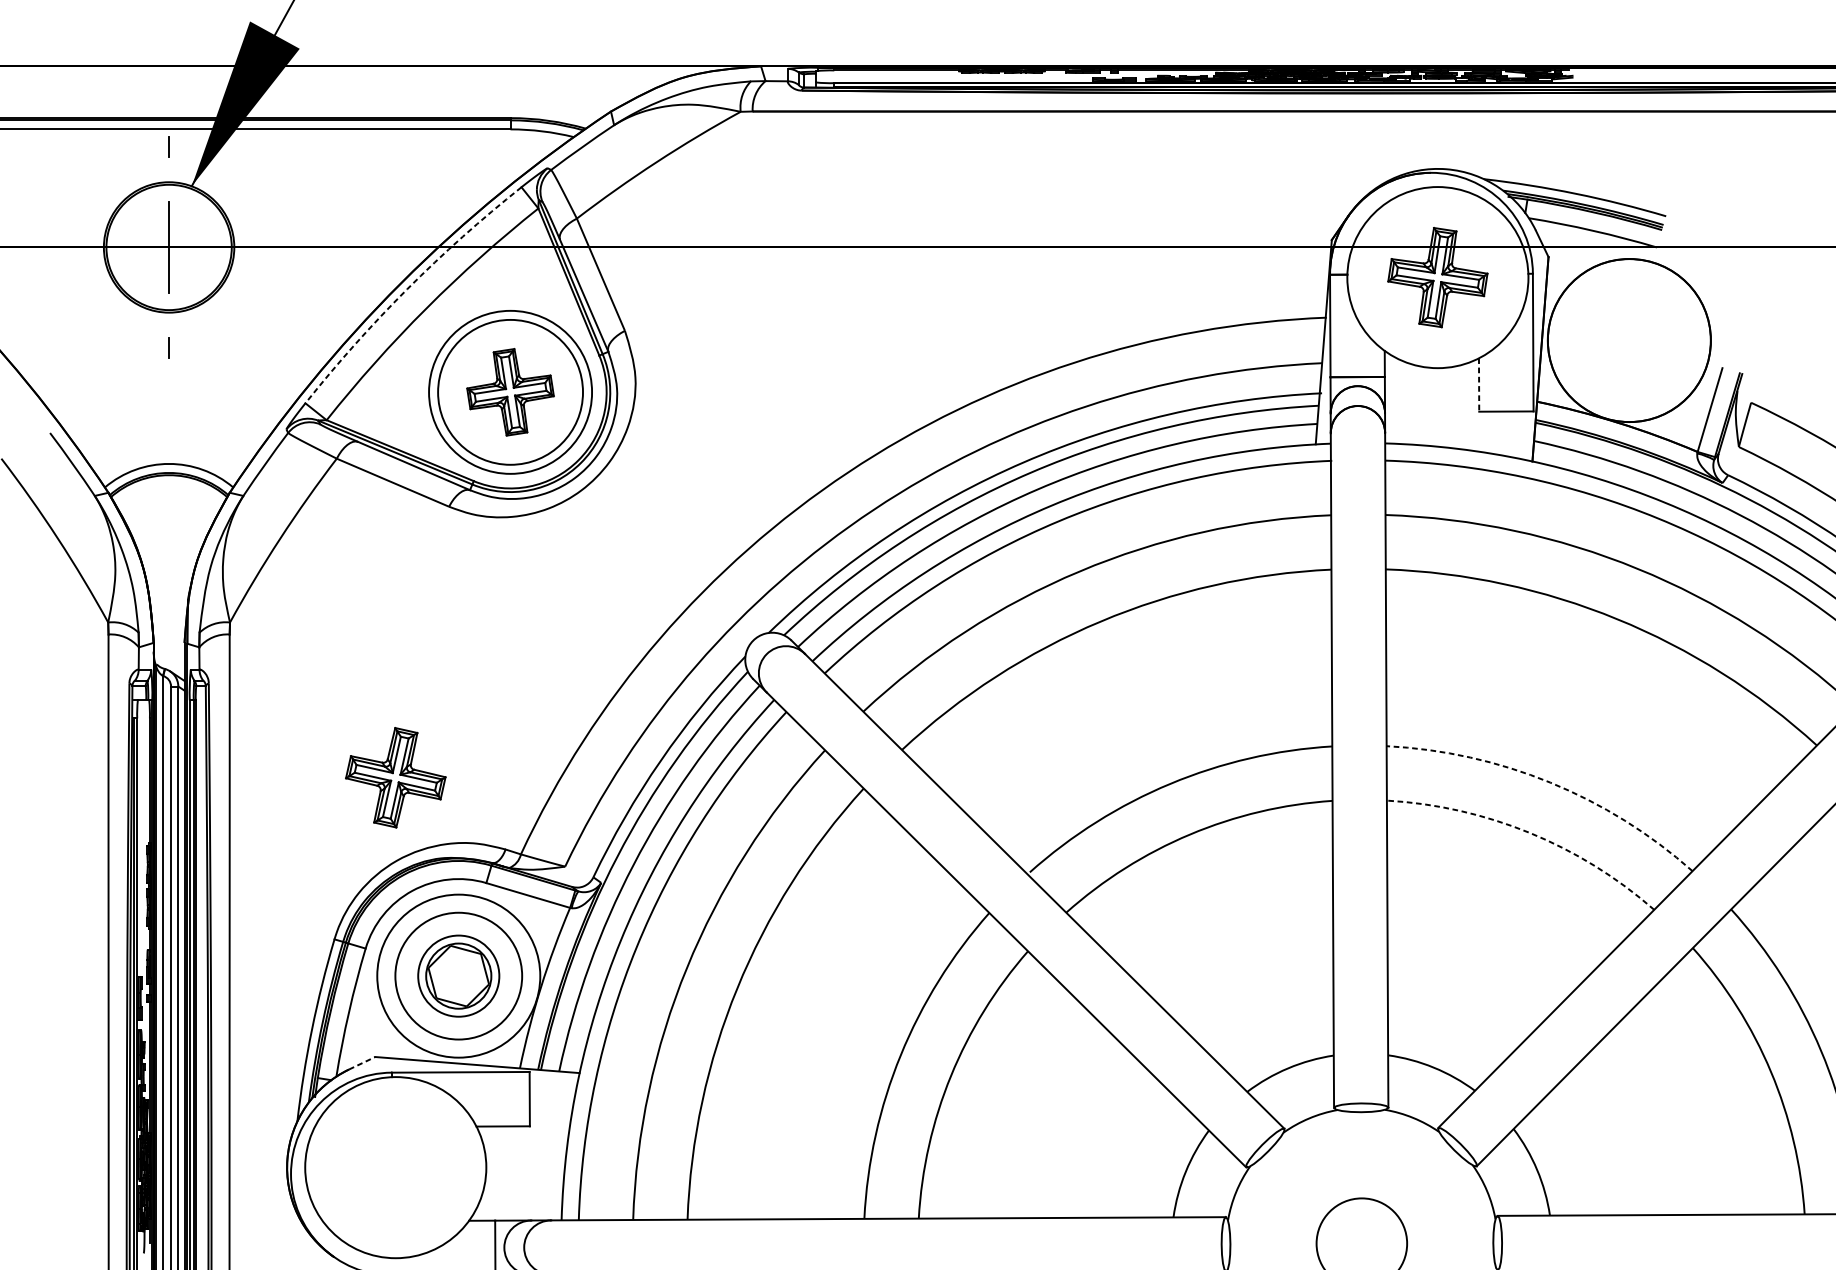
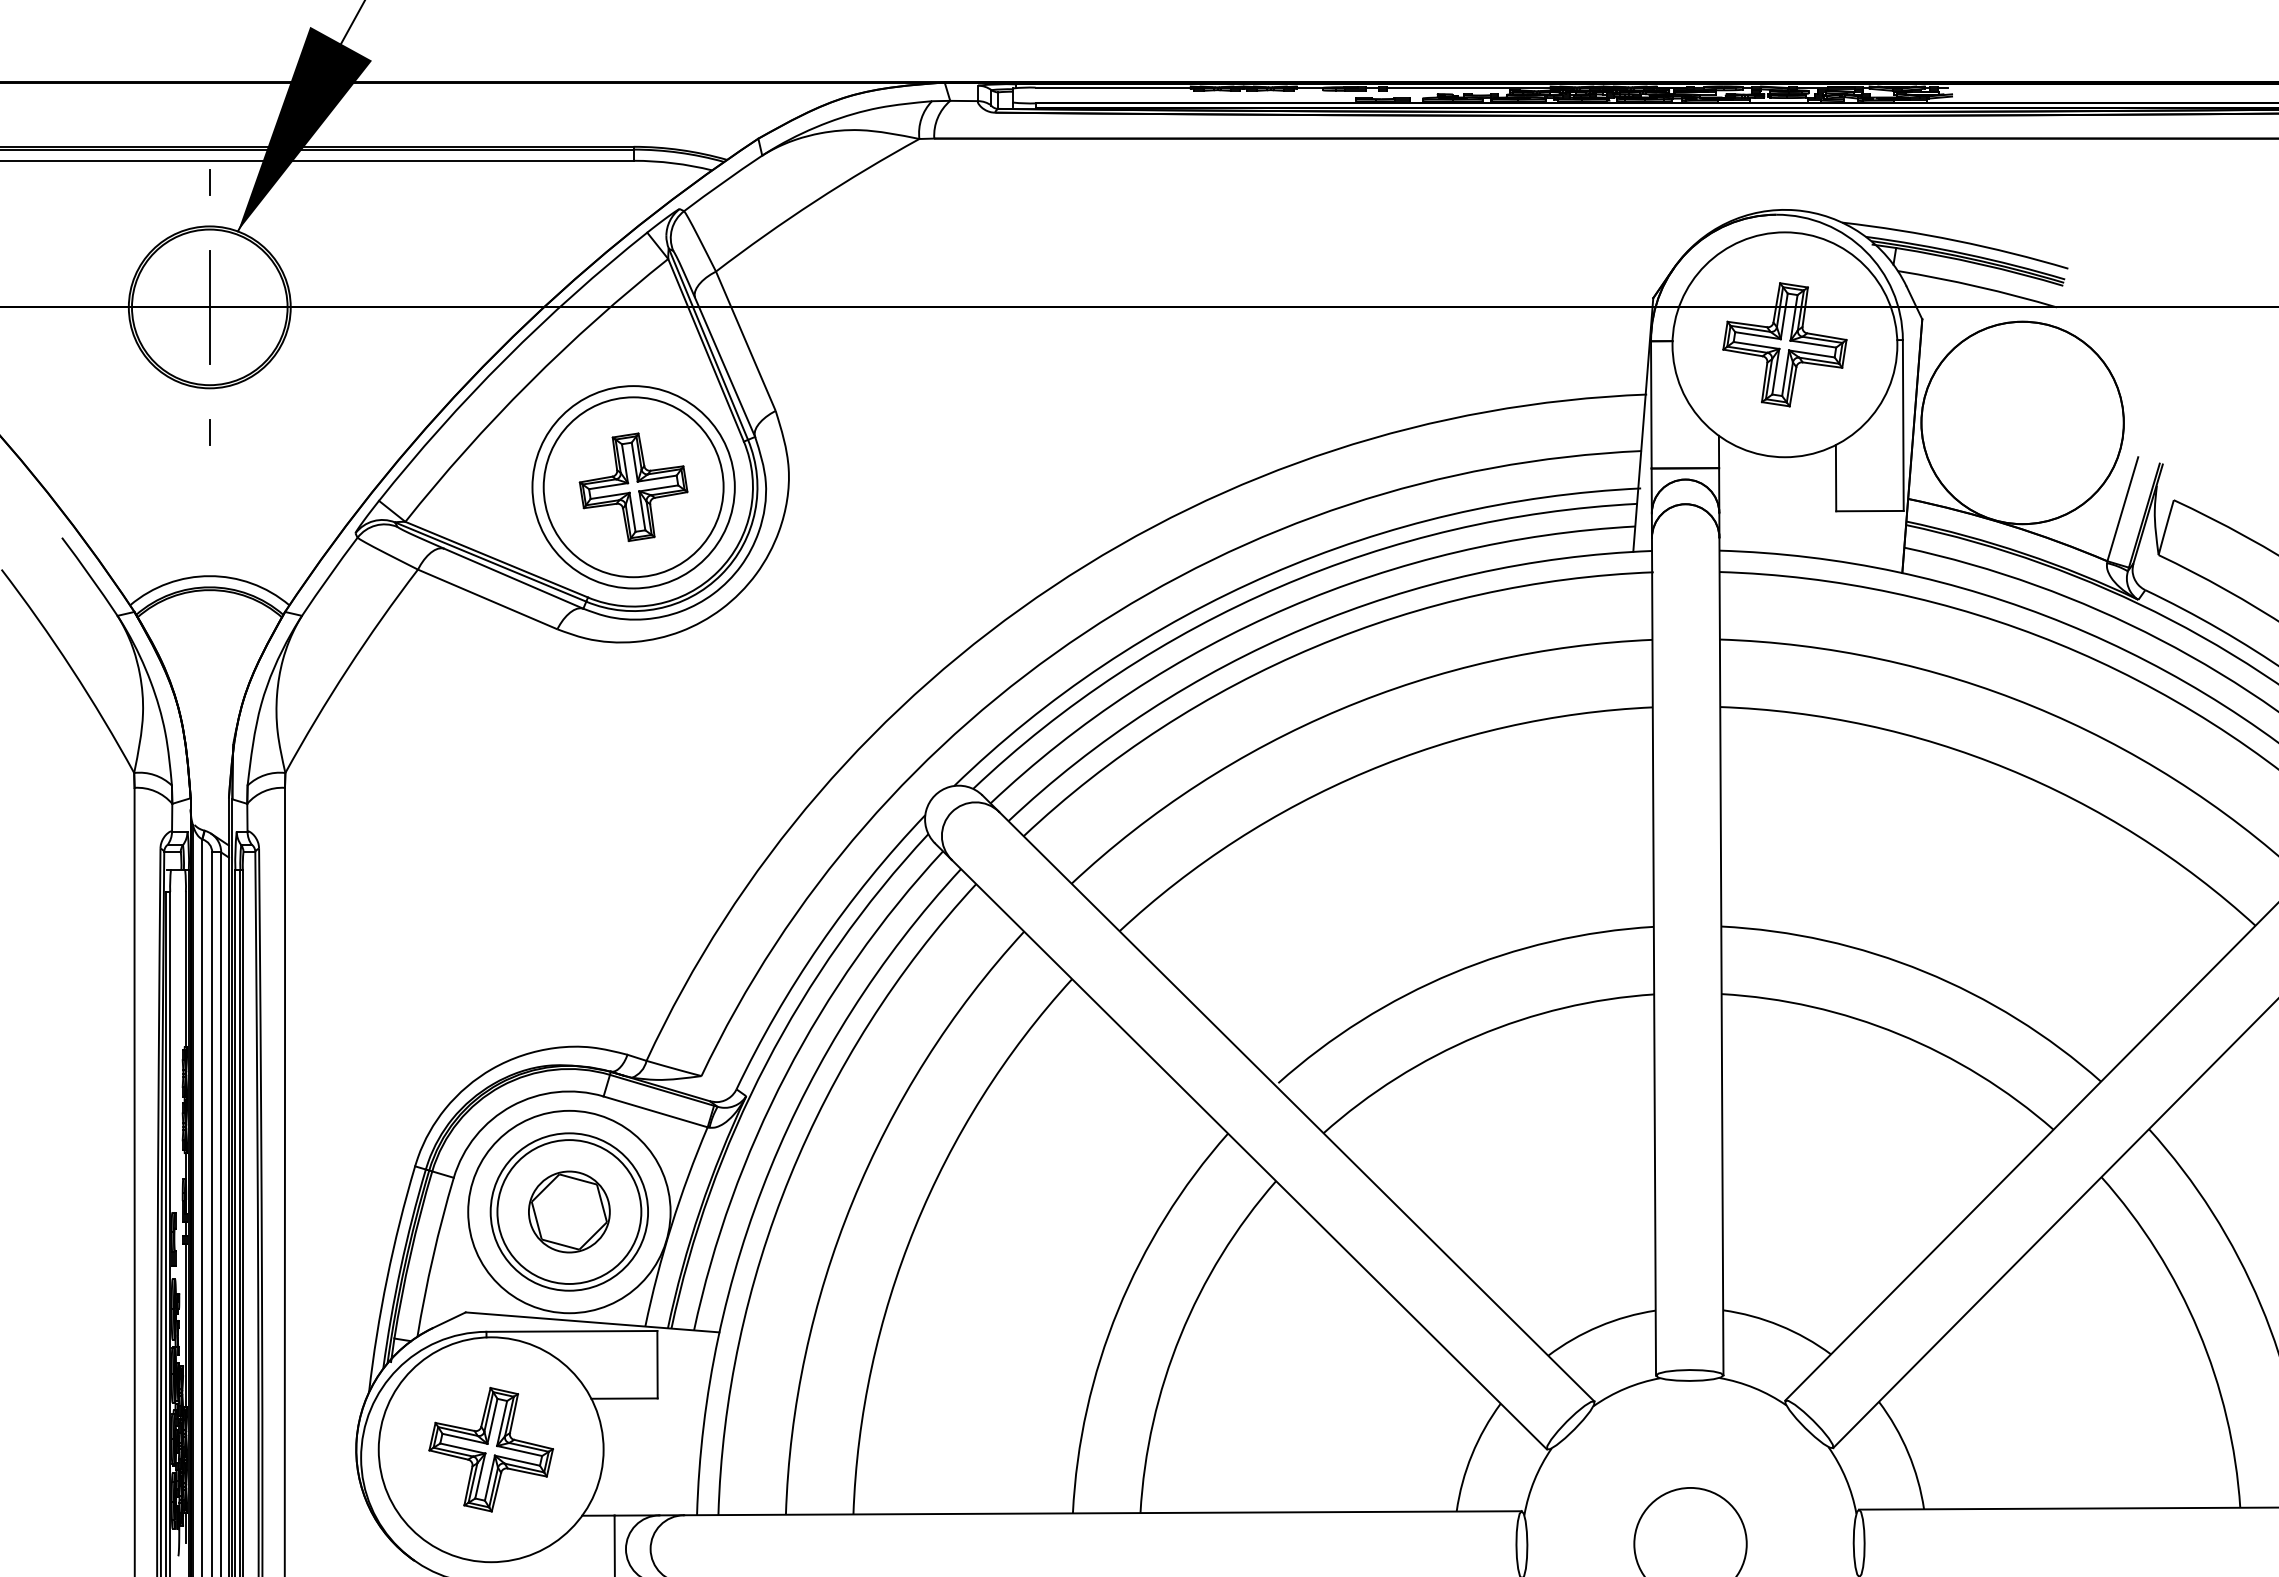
arc: (407, 289) -> (505, 359), dashed -> solid
line: (1479, 385) -> (1836, 478), dashed -> solid
part: (395, 777) -> (490, 1449), moved
arc: (1550, 782) -> (1924, 971), dashed -> solid
arc: (1529, 833) -> (1898, 1034), dashed -> solid
circle: (458, 975) -> (569, 1211), size x1.43
line: (362, 1062) -> (449, 1319), dashed -> solid

